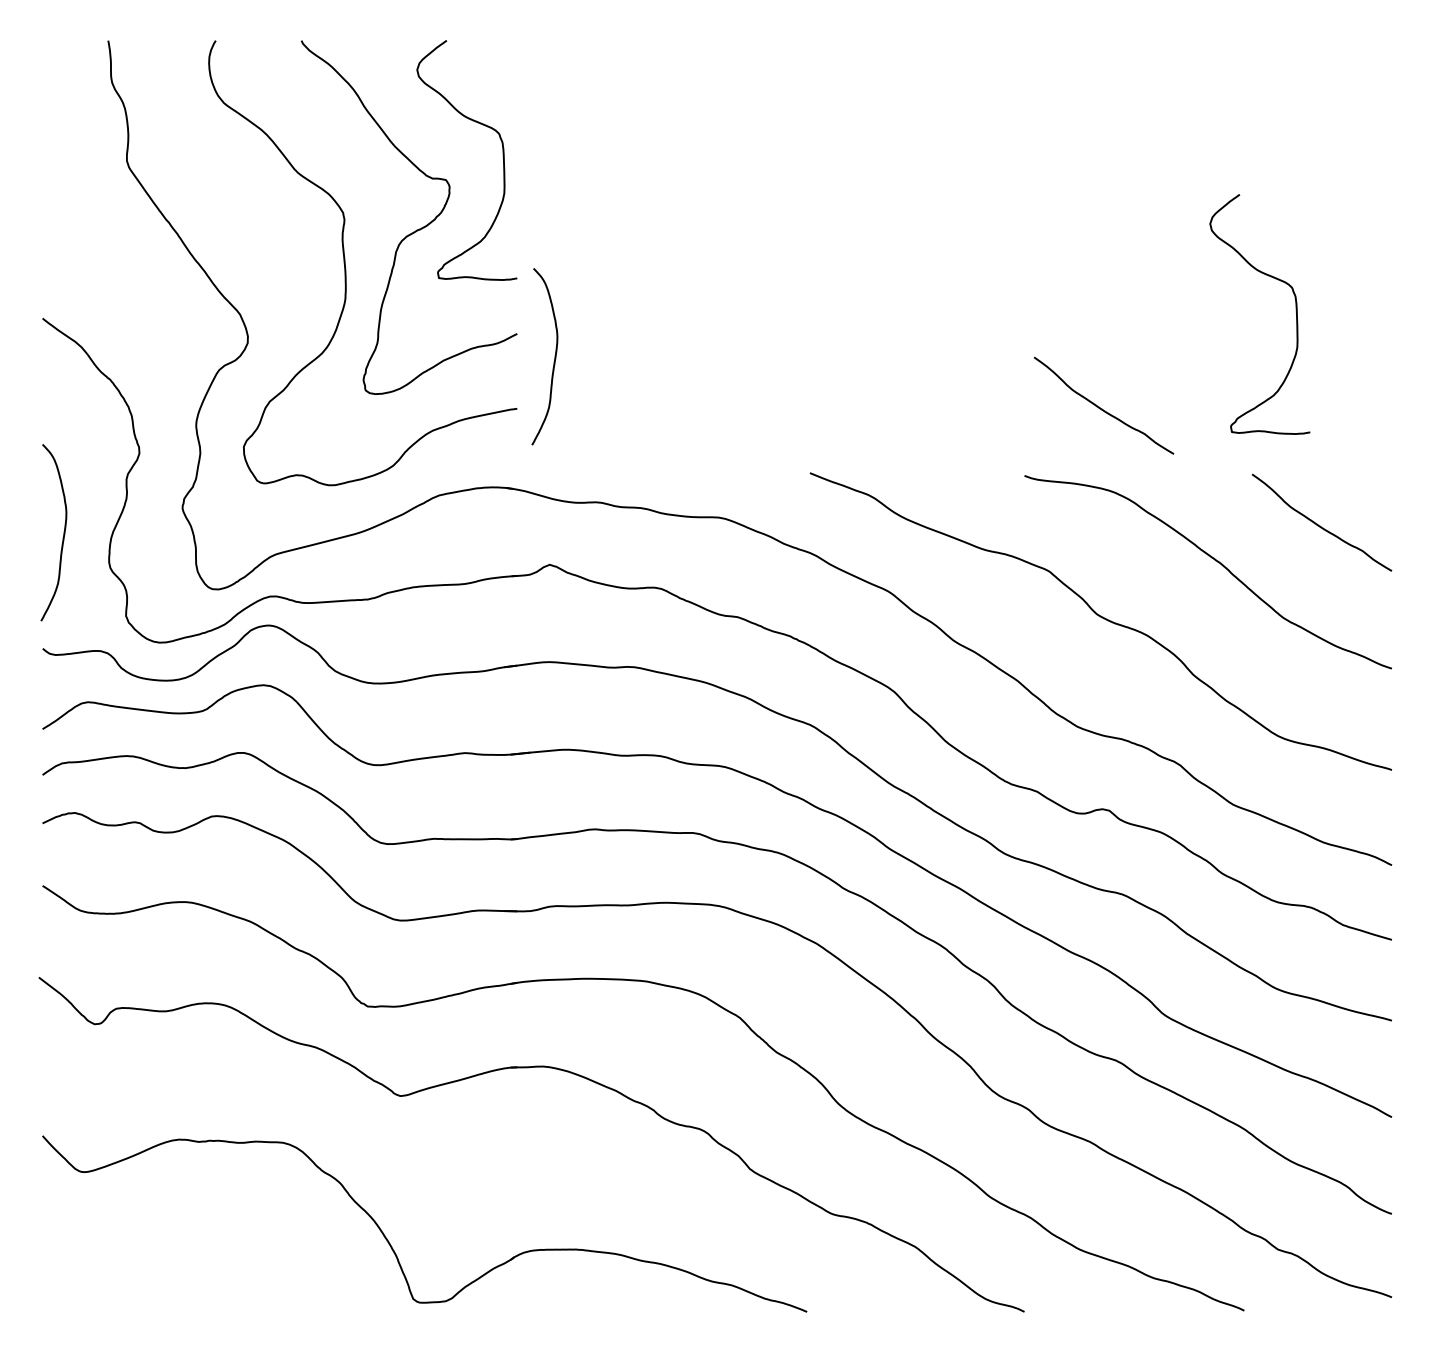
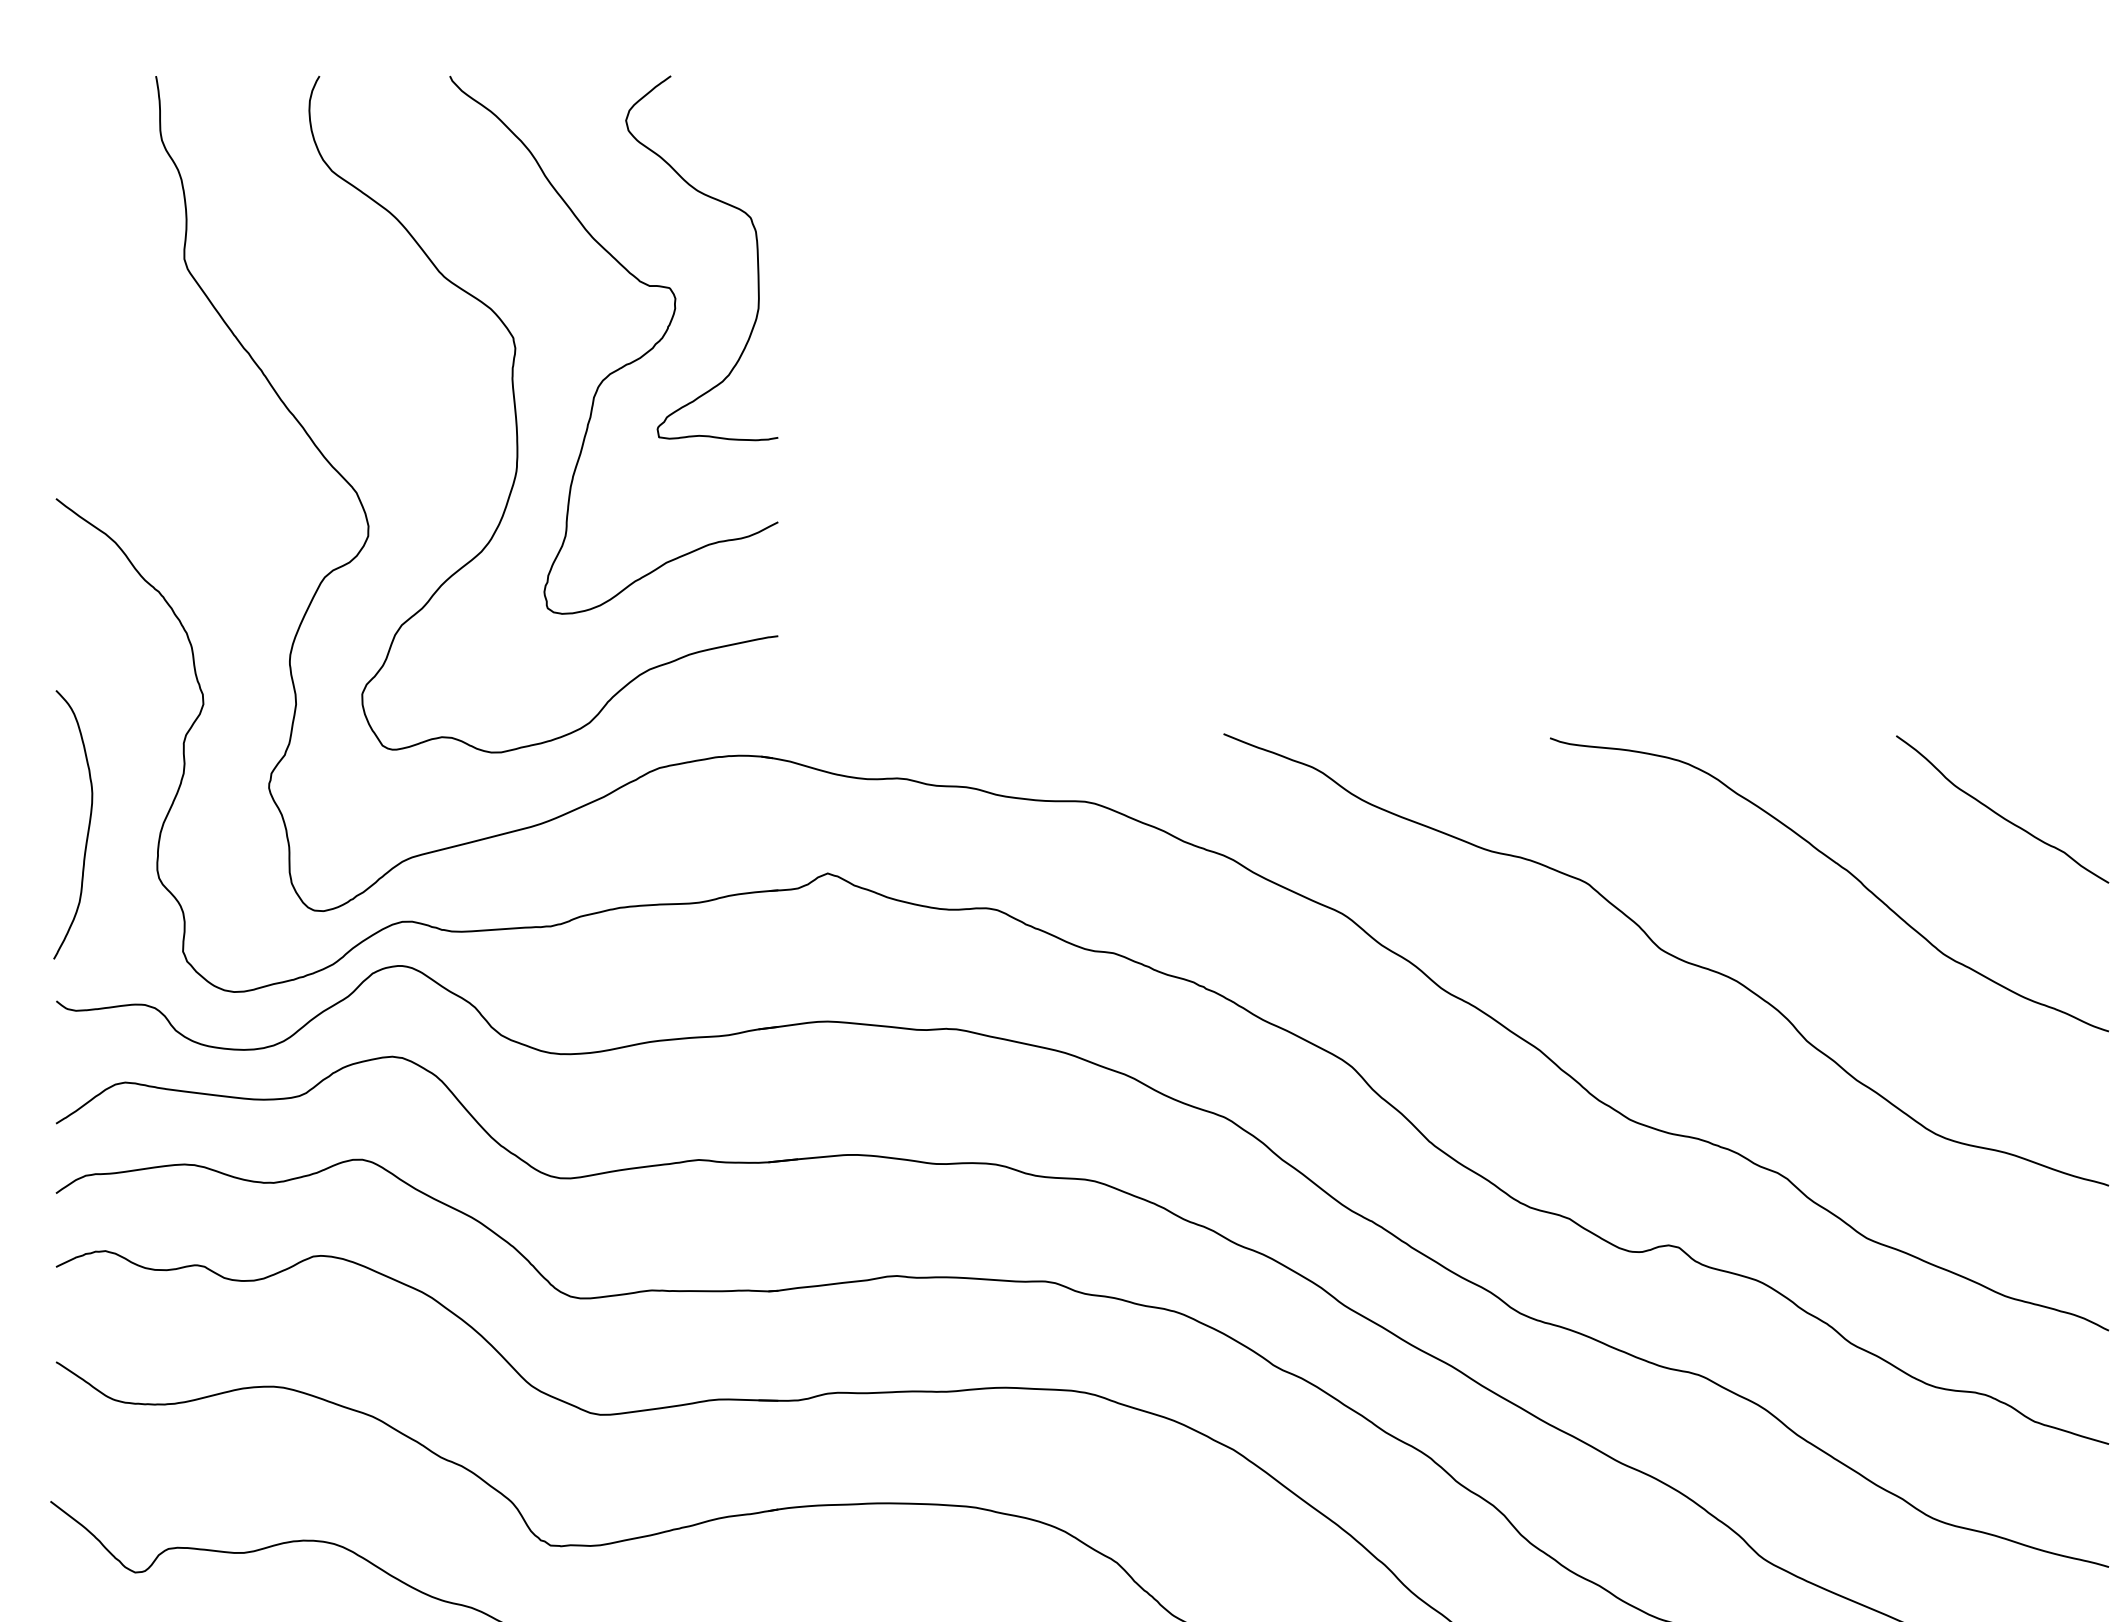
curve: (1295, 311) -> (1962, 488), removed
curve: (554, 356) -> (834, 556), removed
curve: (1102, 408) -> (1668, 635), removed

